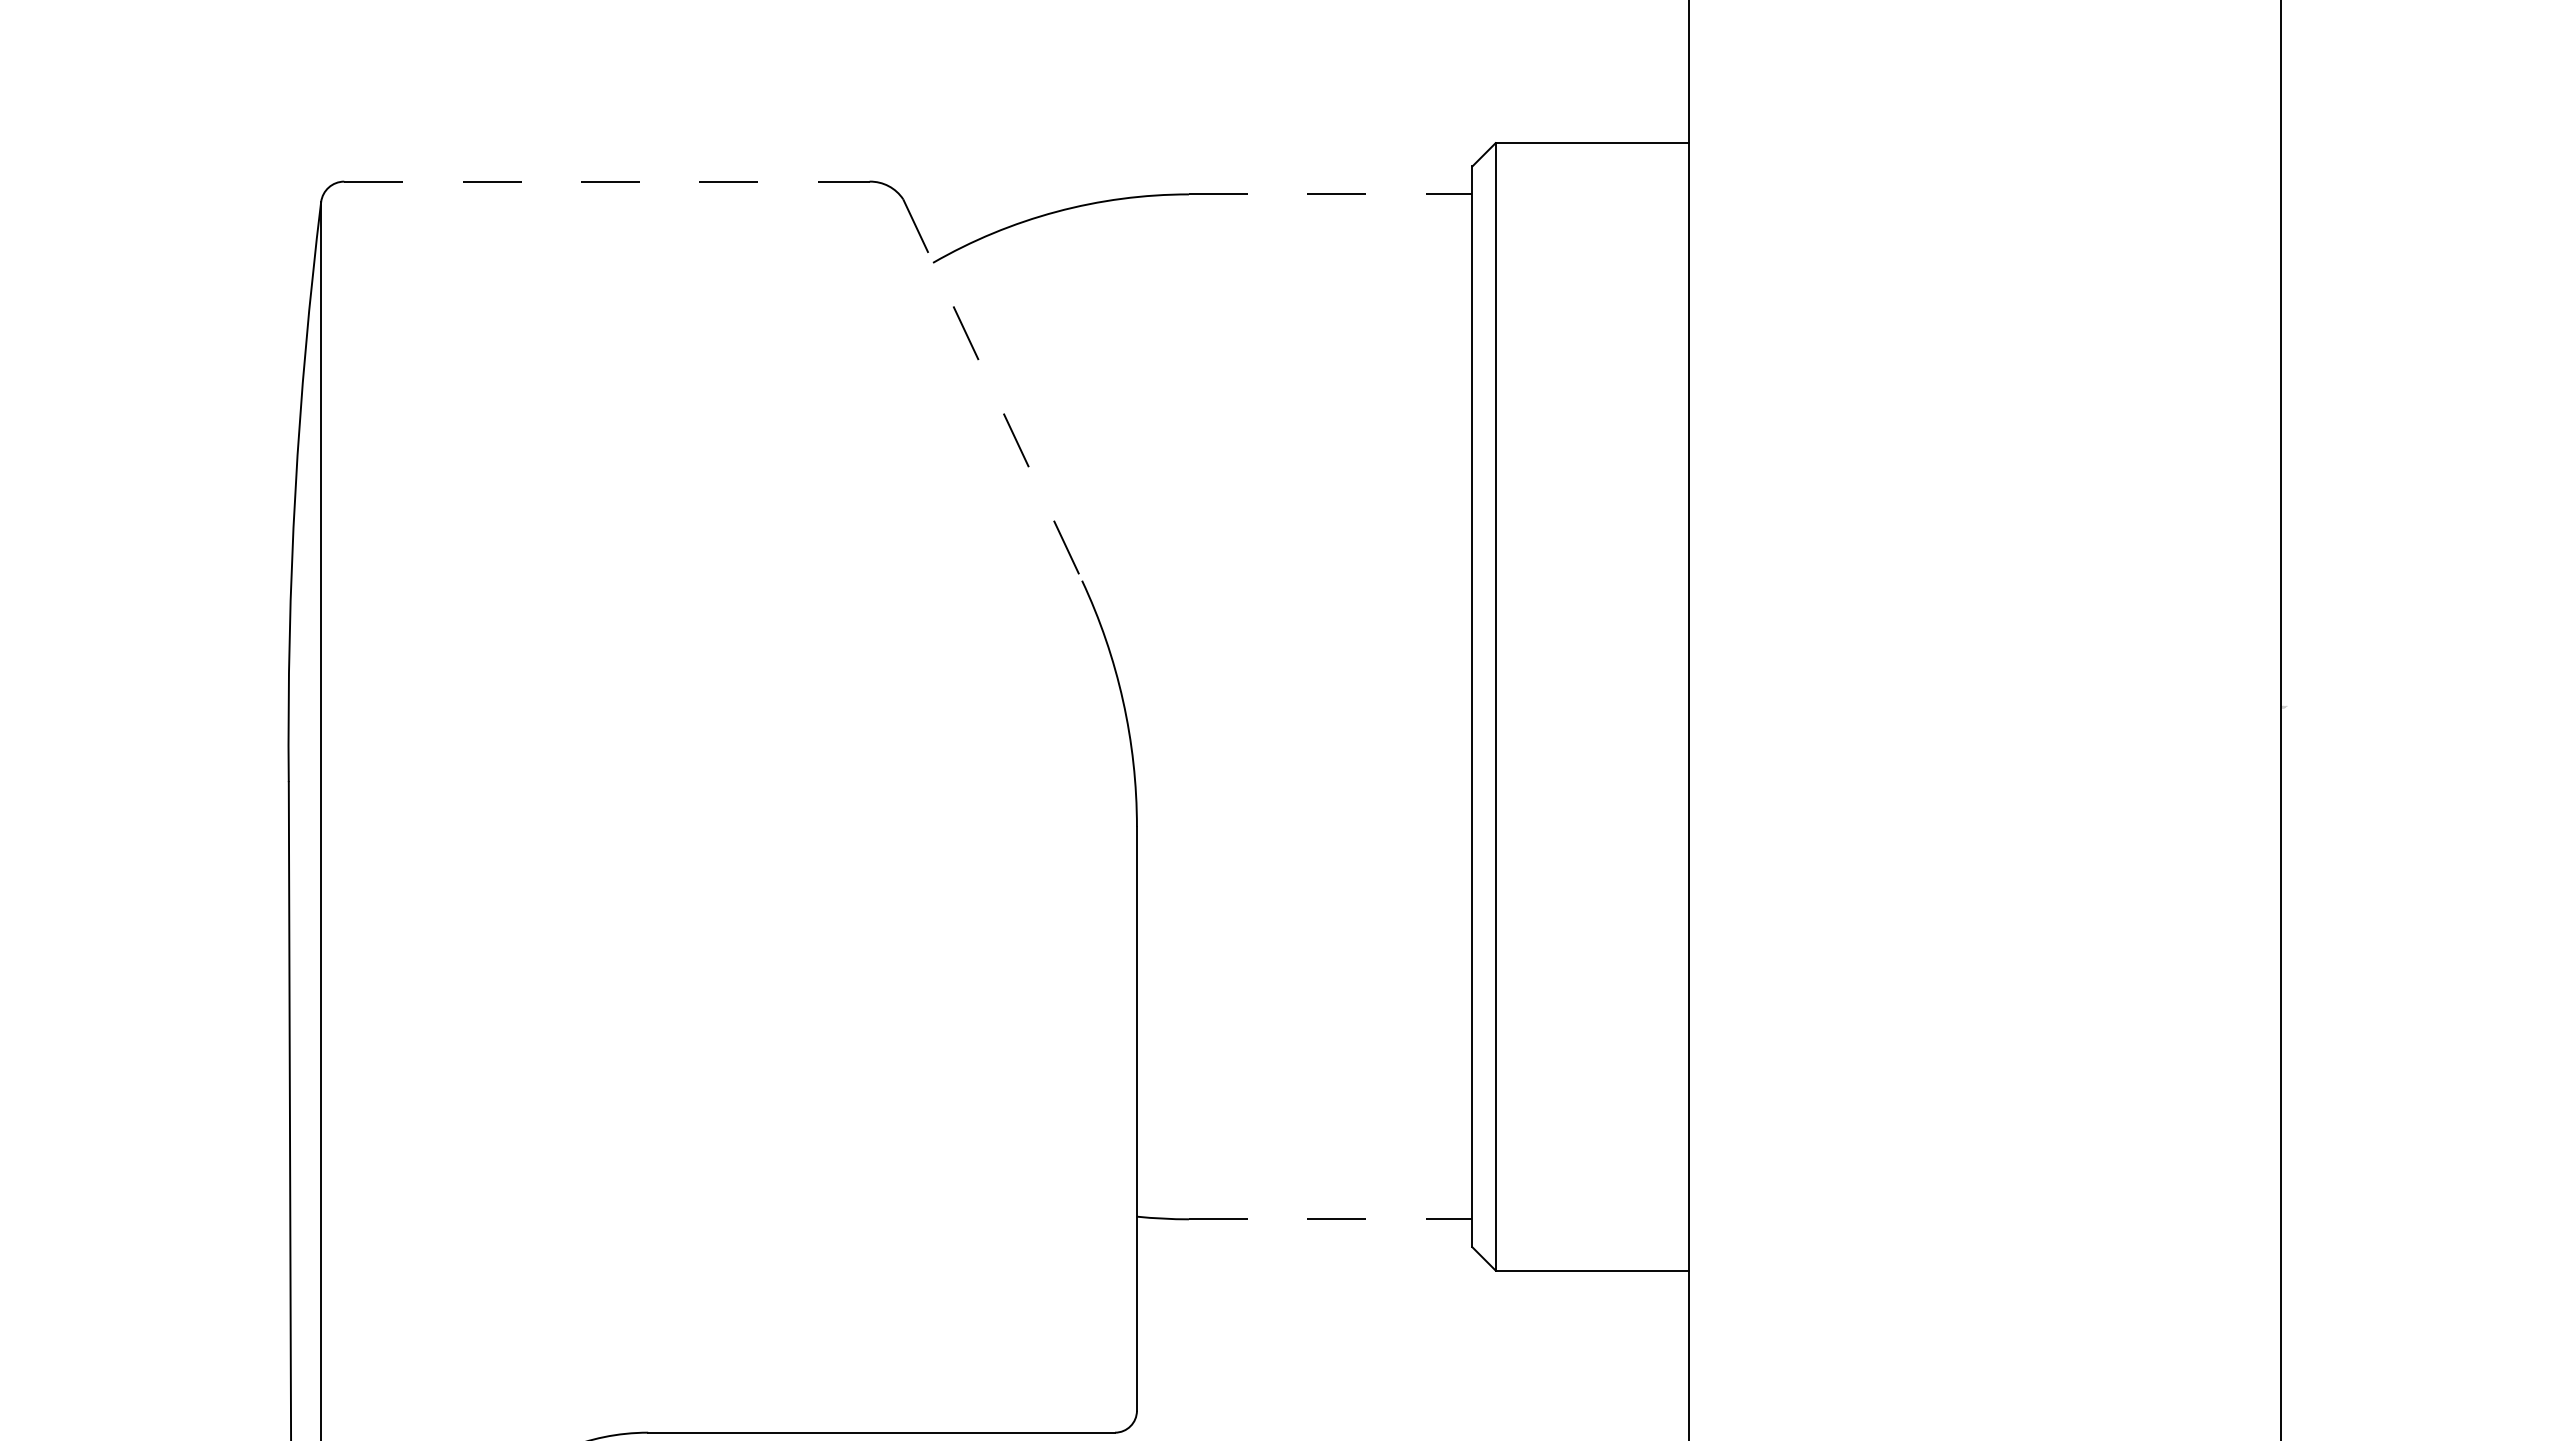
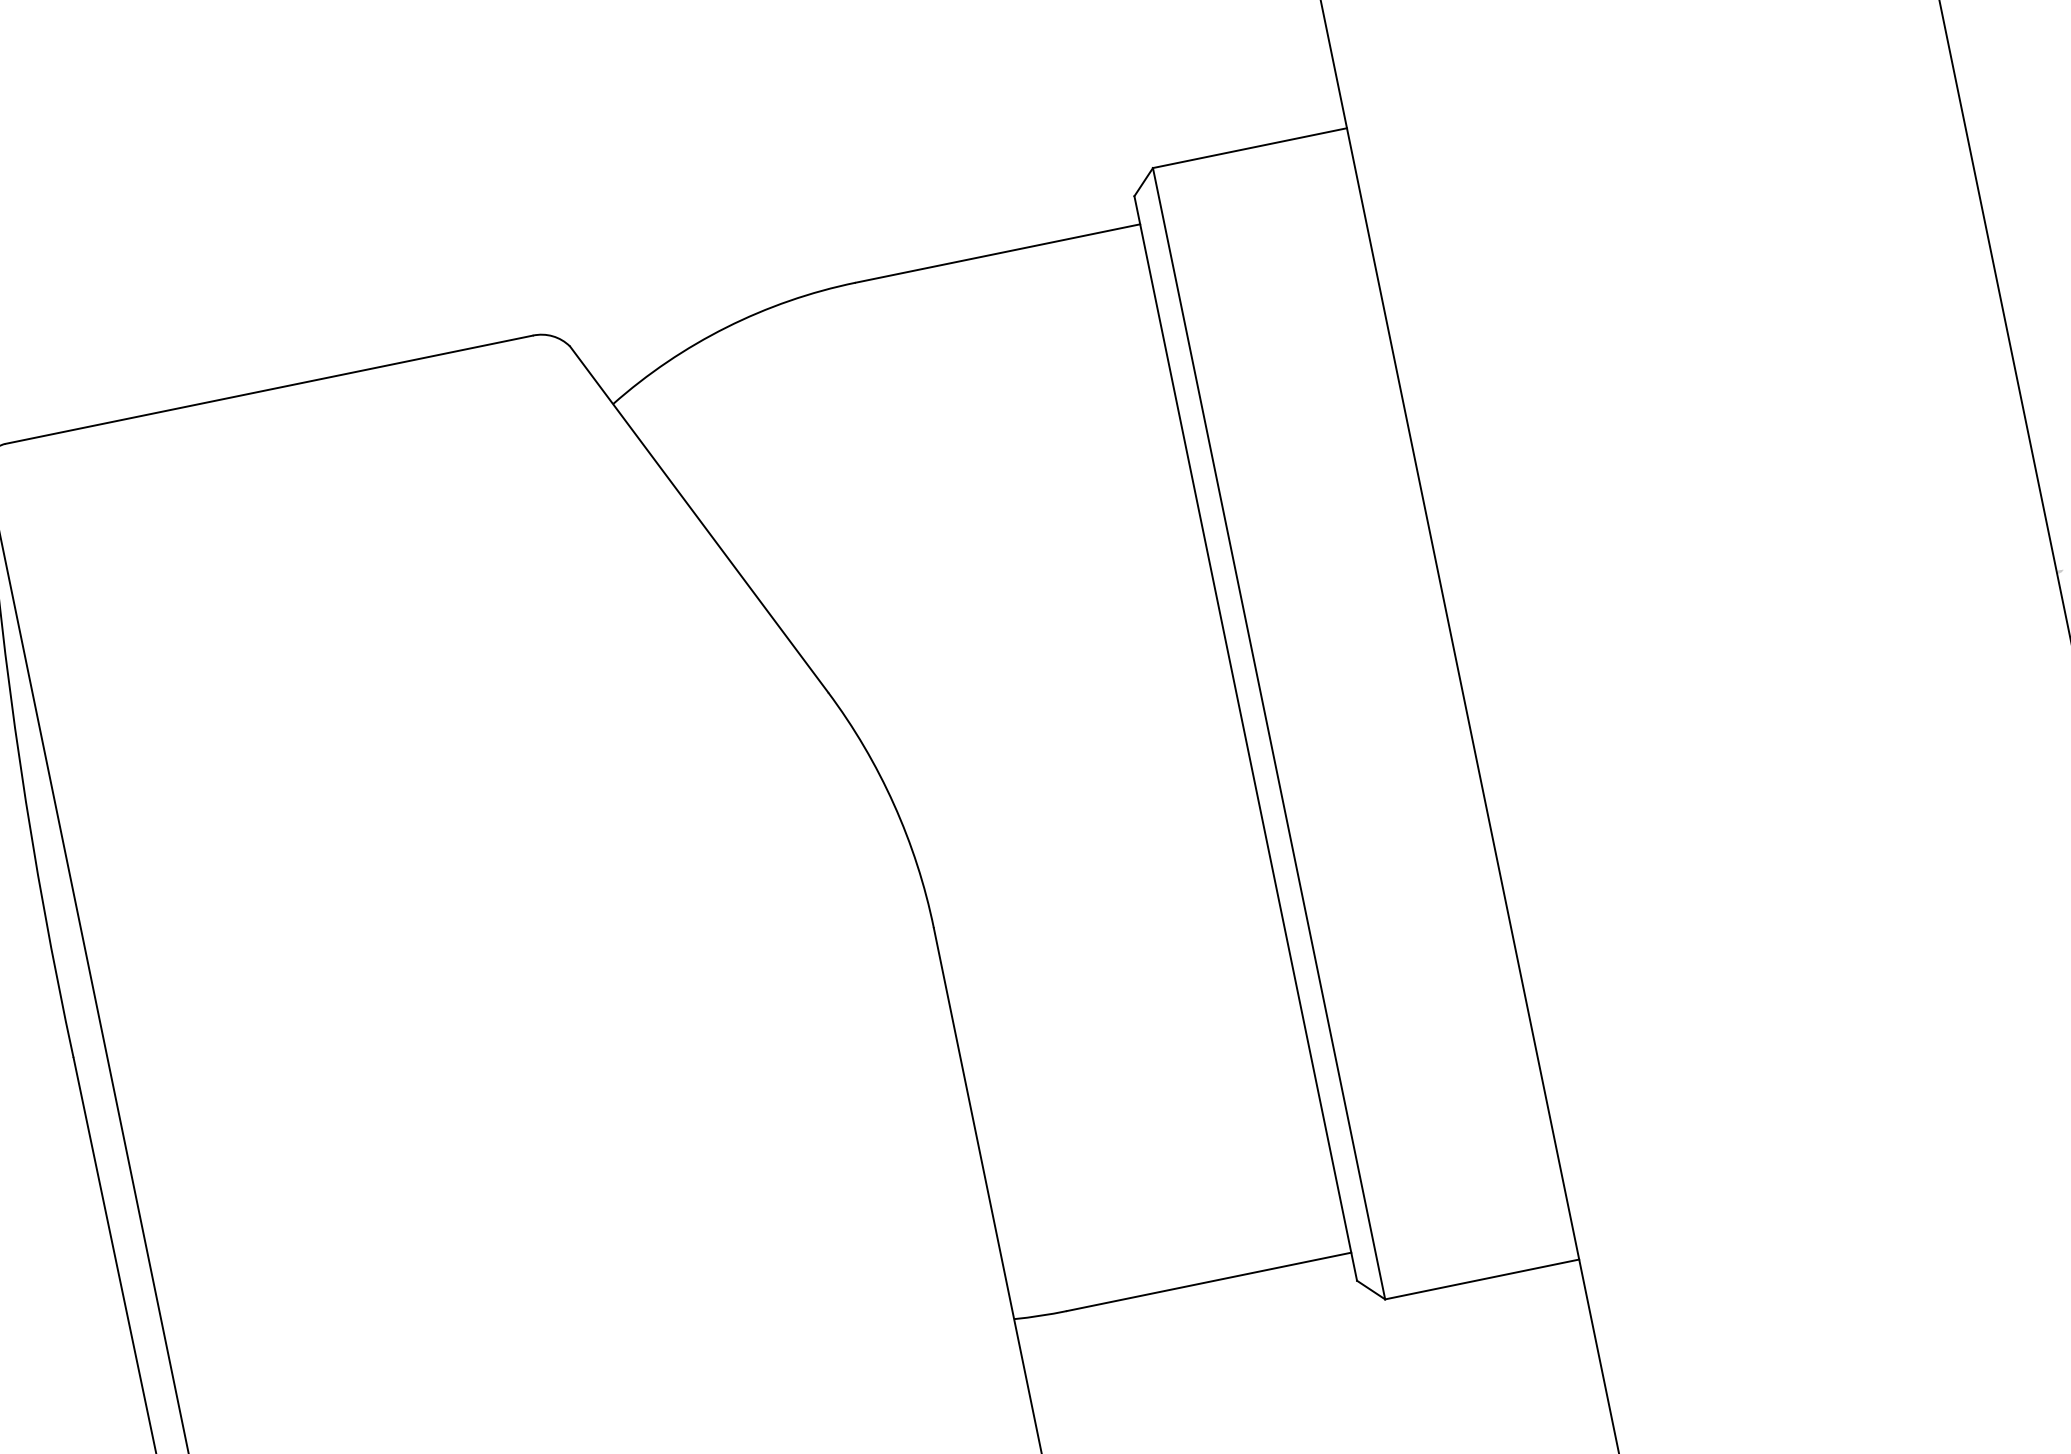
line: (606, 181) -> (268, 389), dashed -> solid
line: (1330, 194) -> (997, 253), dashed -> solid
line: (992, 390) -> (699, 519), dashed -> solid
line: (1330, 1219) -> (1208, 1282), dashed -> solid

